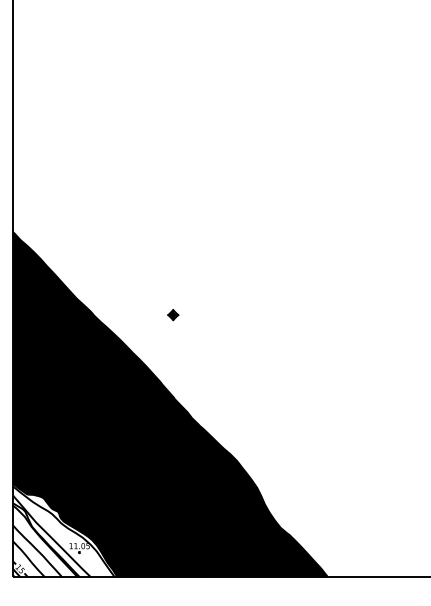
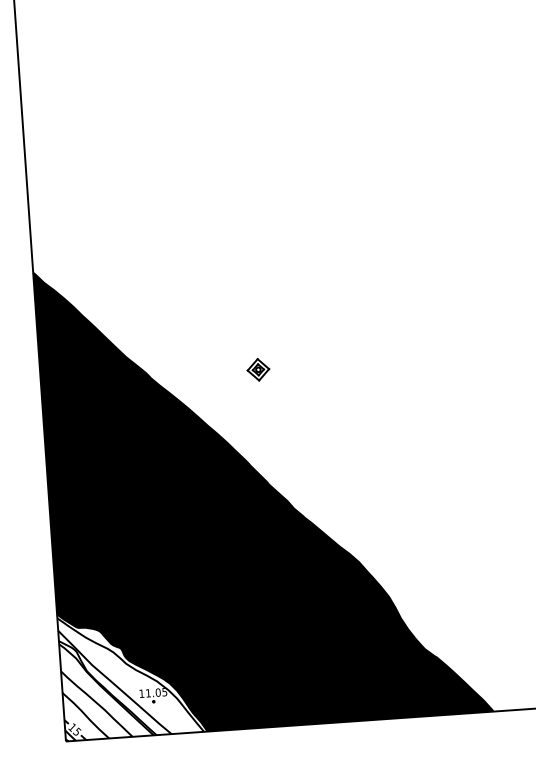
part: (173, 315) -> (259, 370), size x1.6

